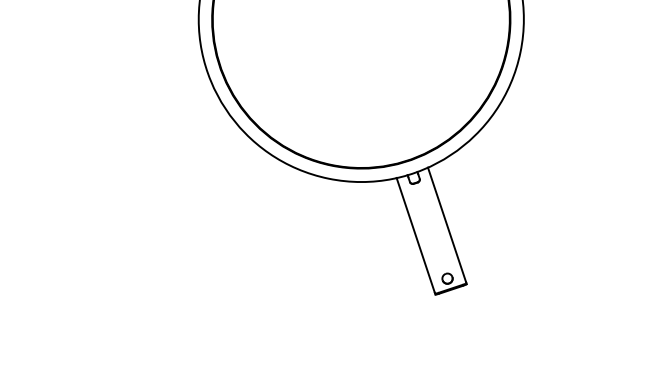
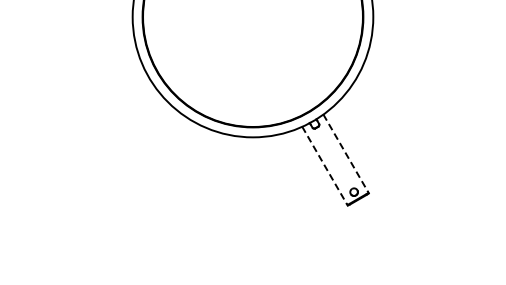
line: (446, 225) -> (345, 153), solid -> dashed
line: (415, 235) -> (324, 165), solid -> dashed

